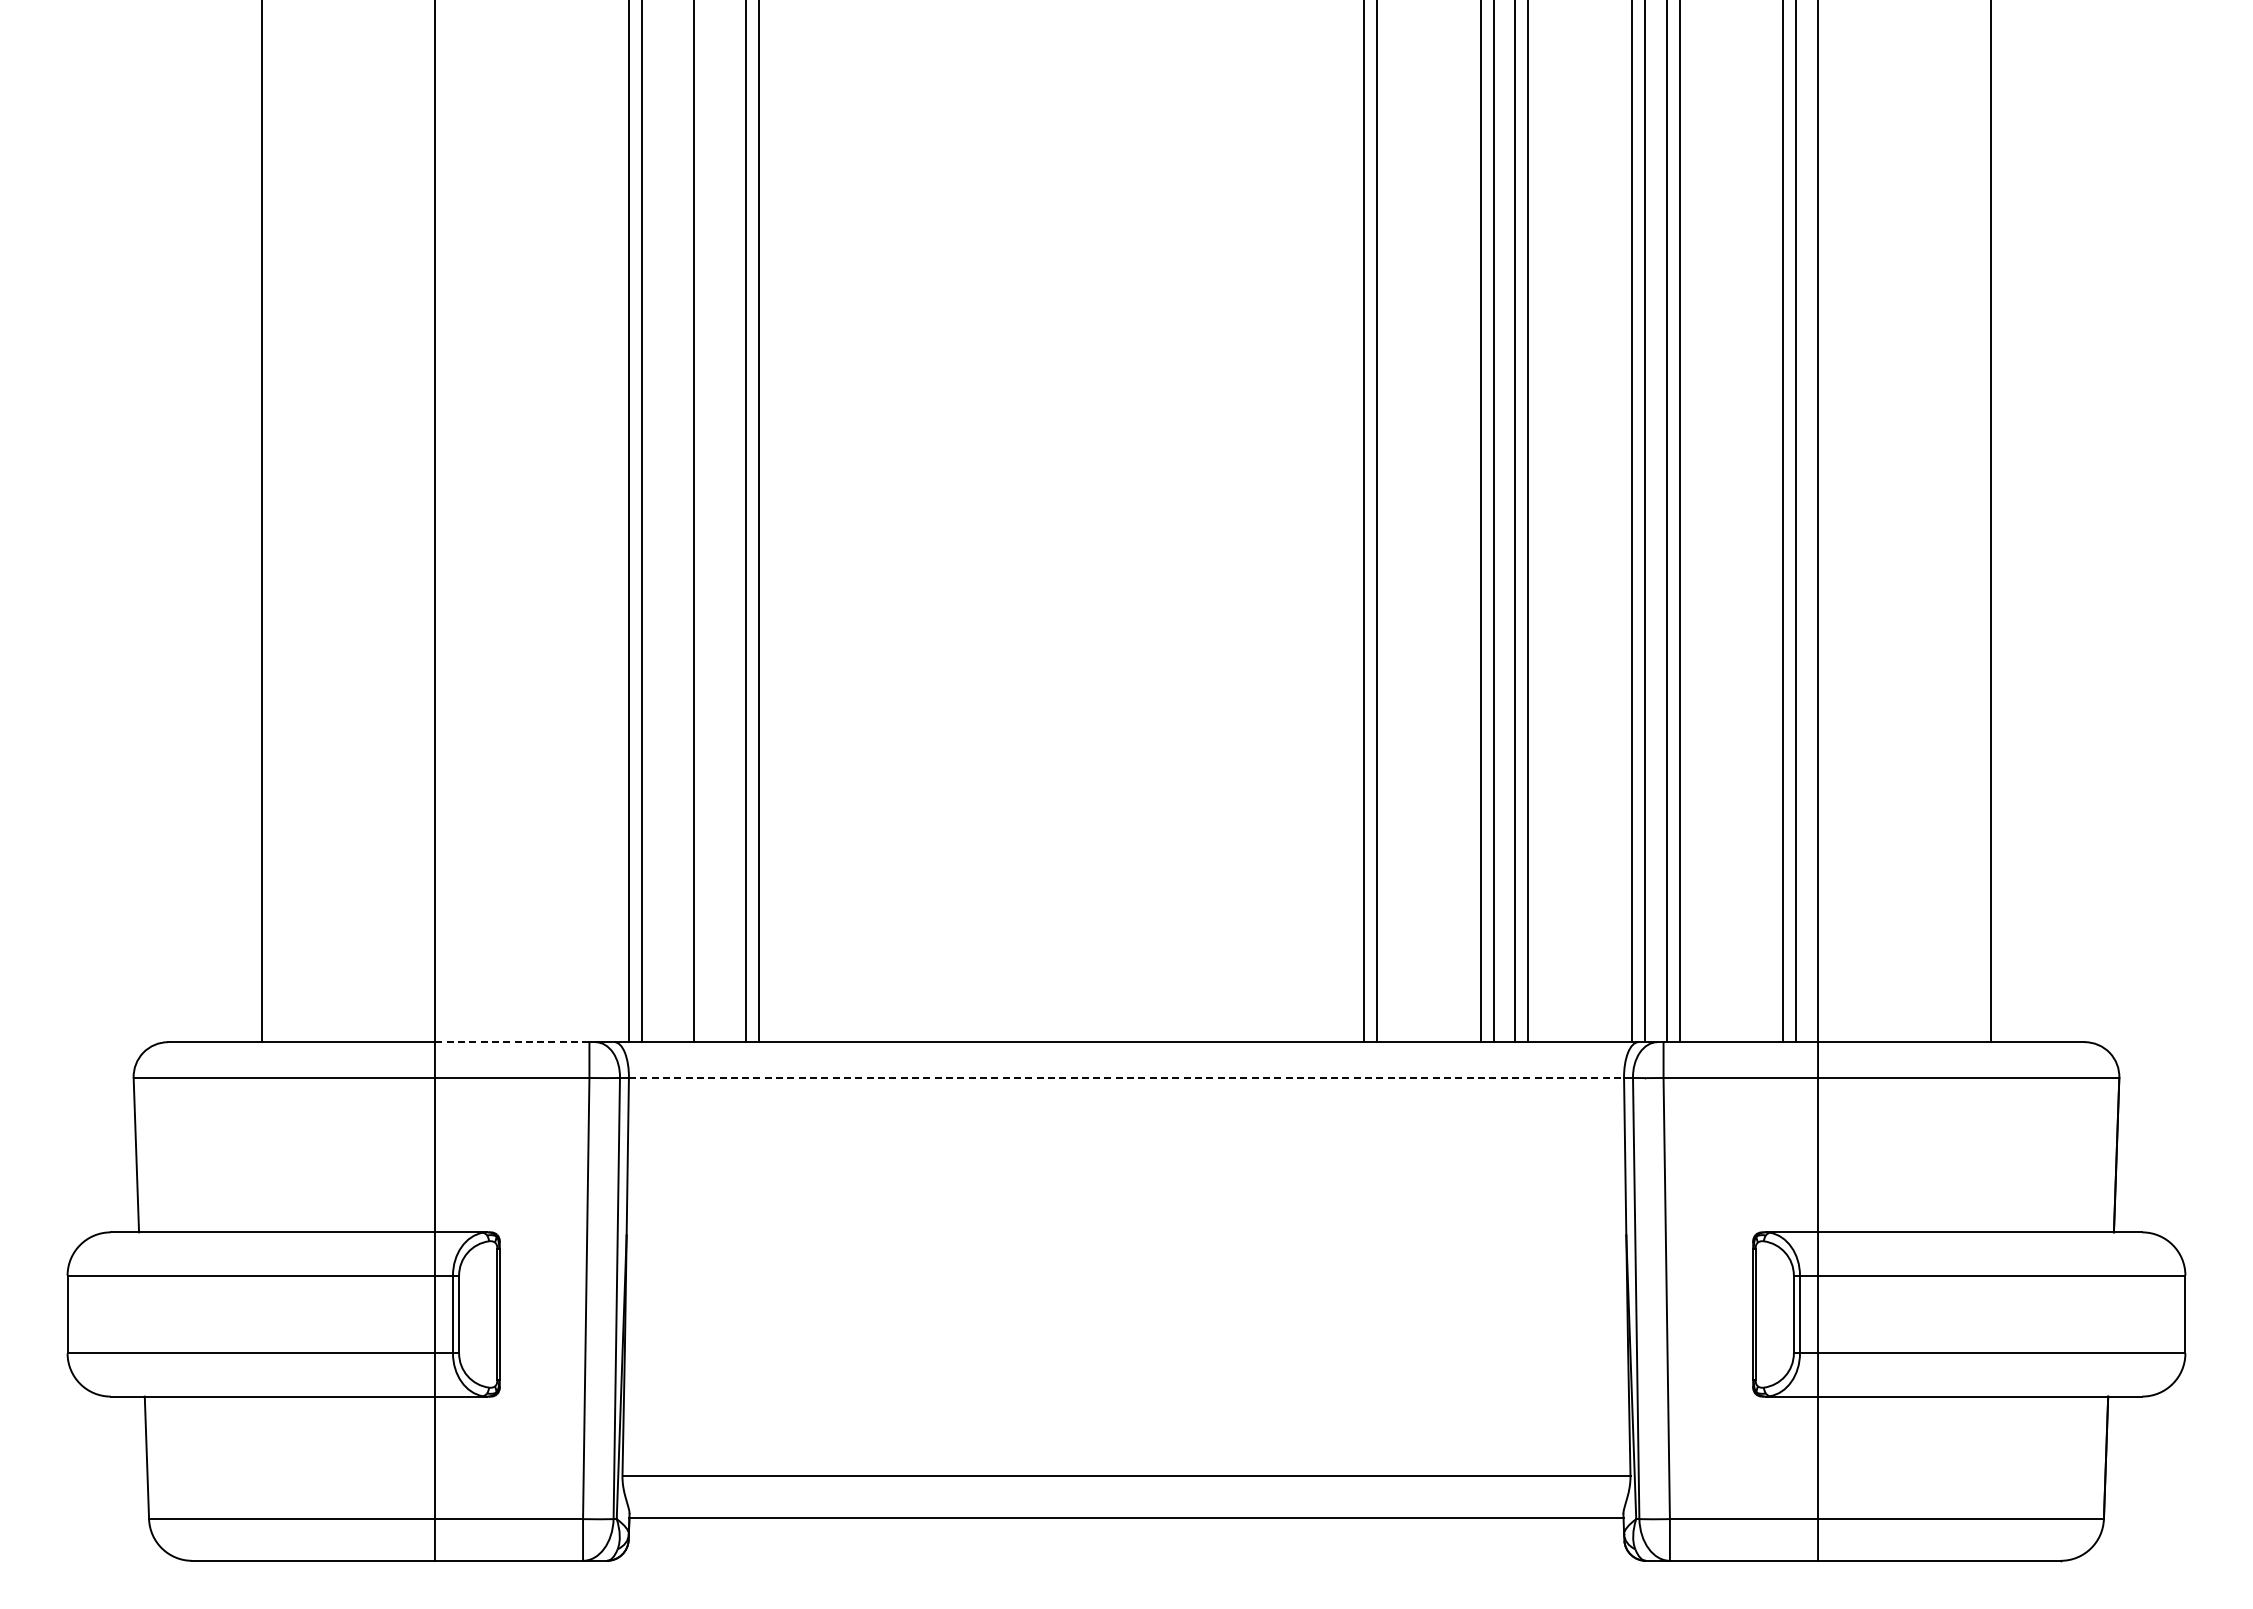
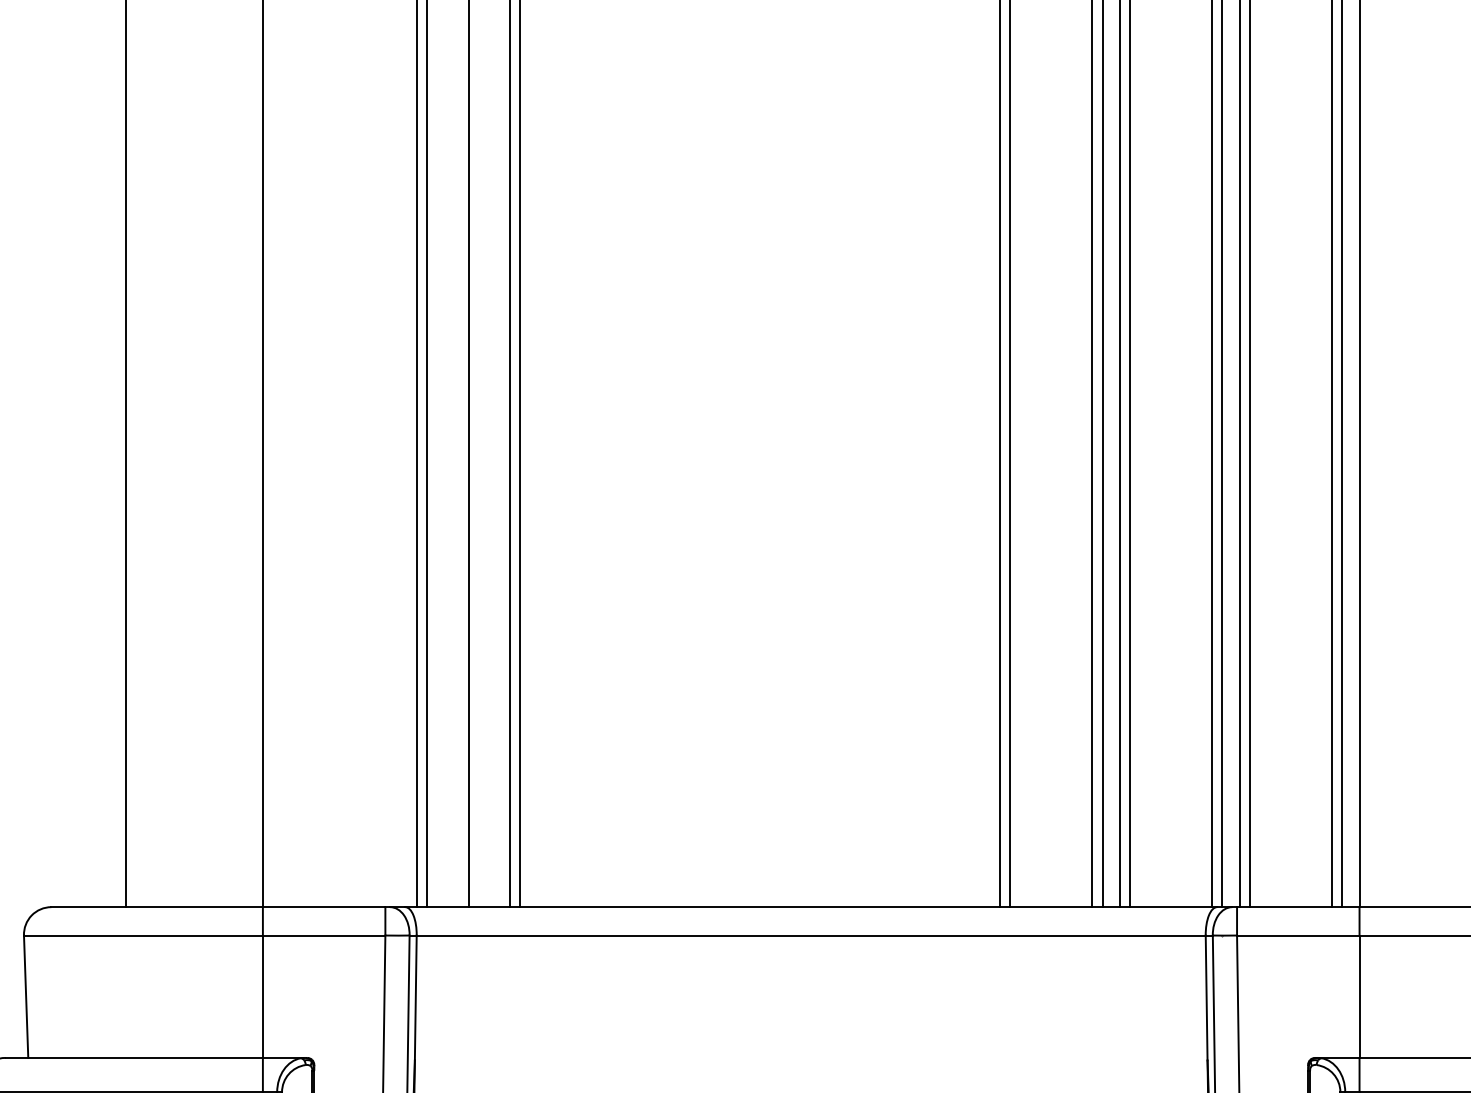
line: (511, 1042) -> (323, 907), dashed -> solid
line: (1126, 1077) -> (811, 935), dashed -> solid

